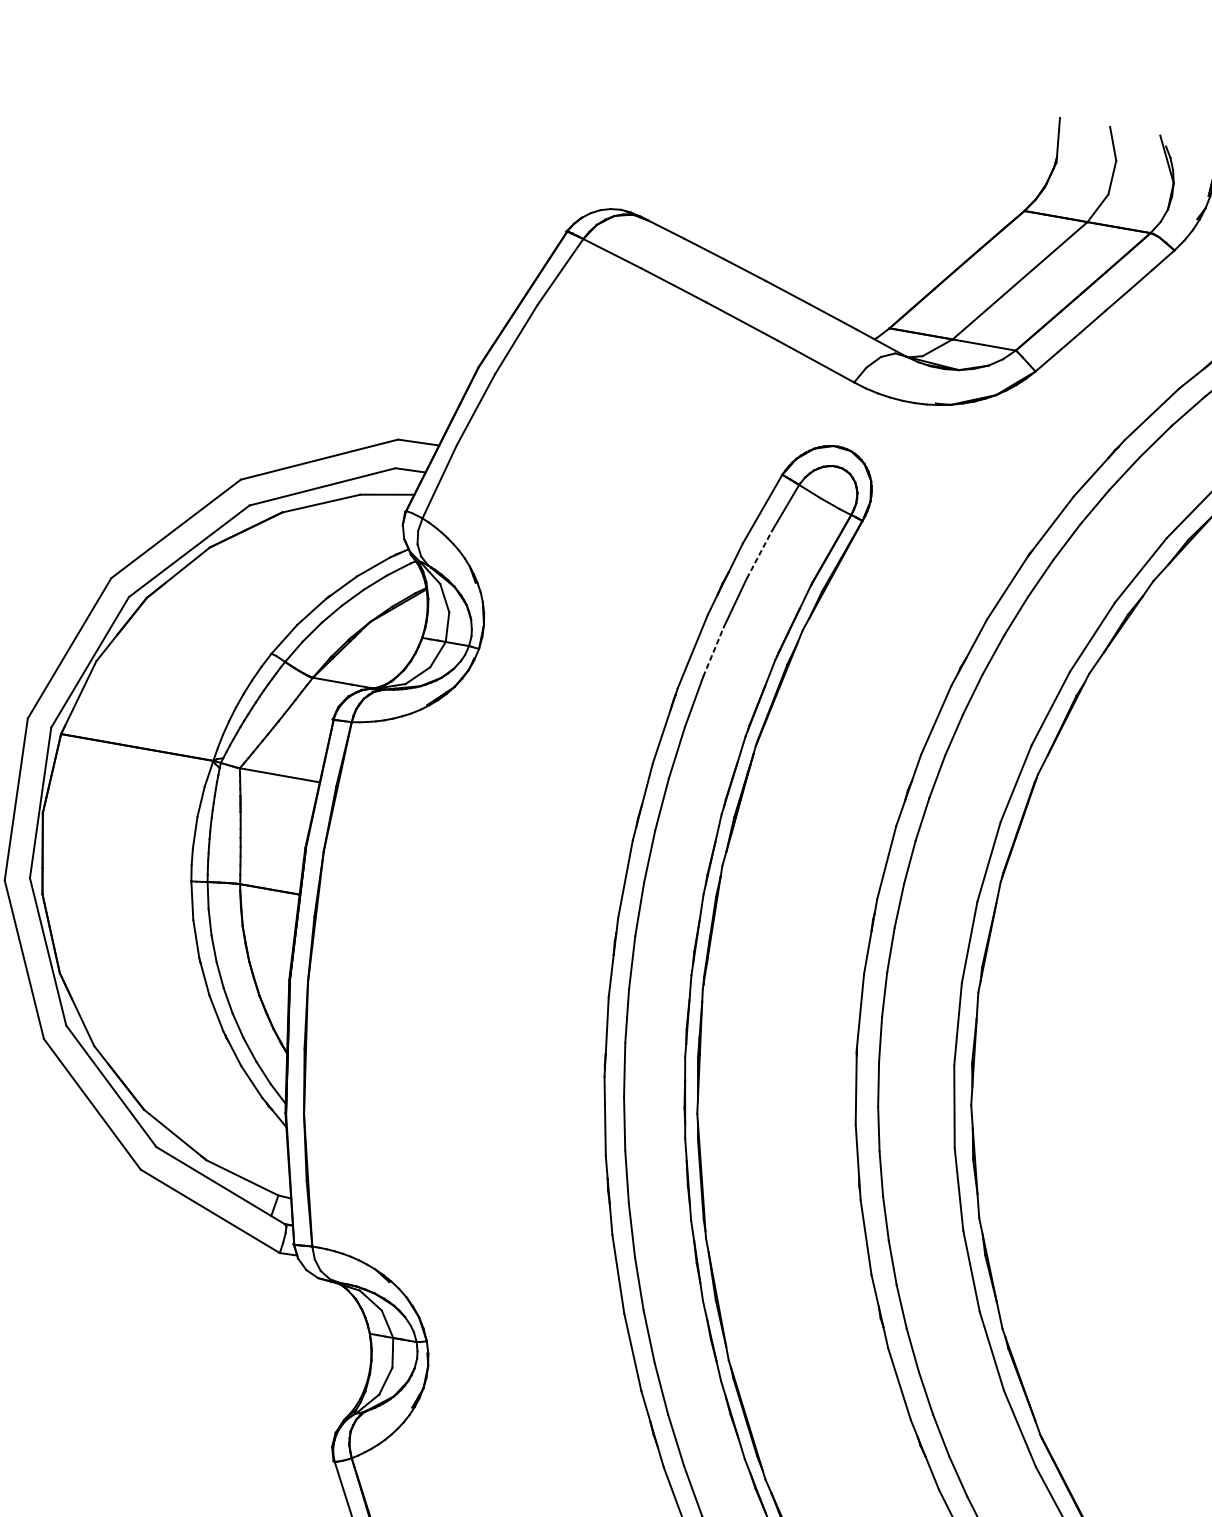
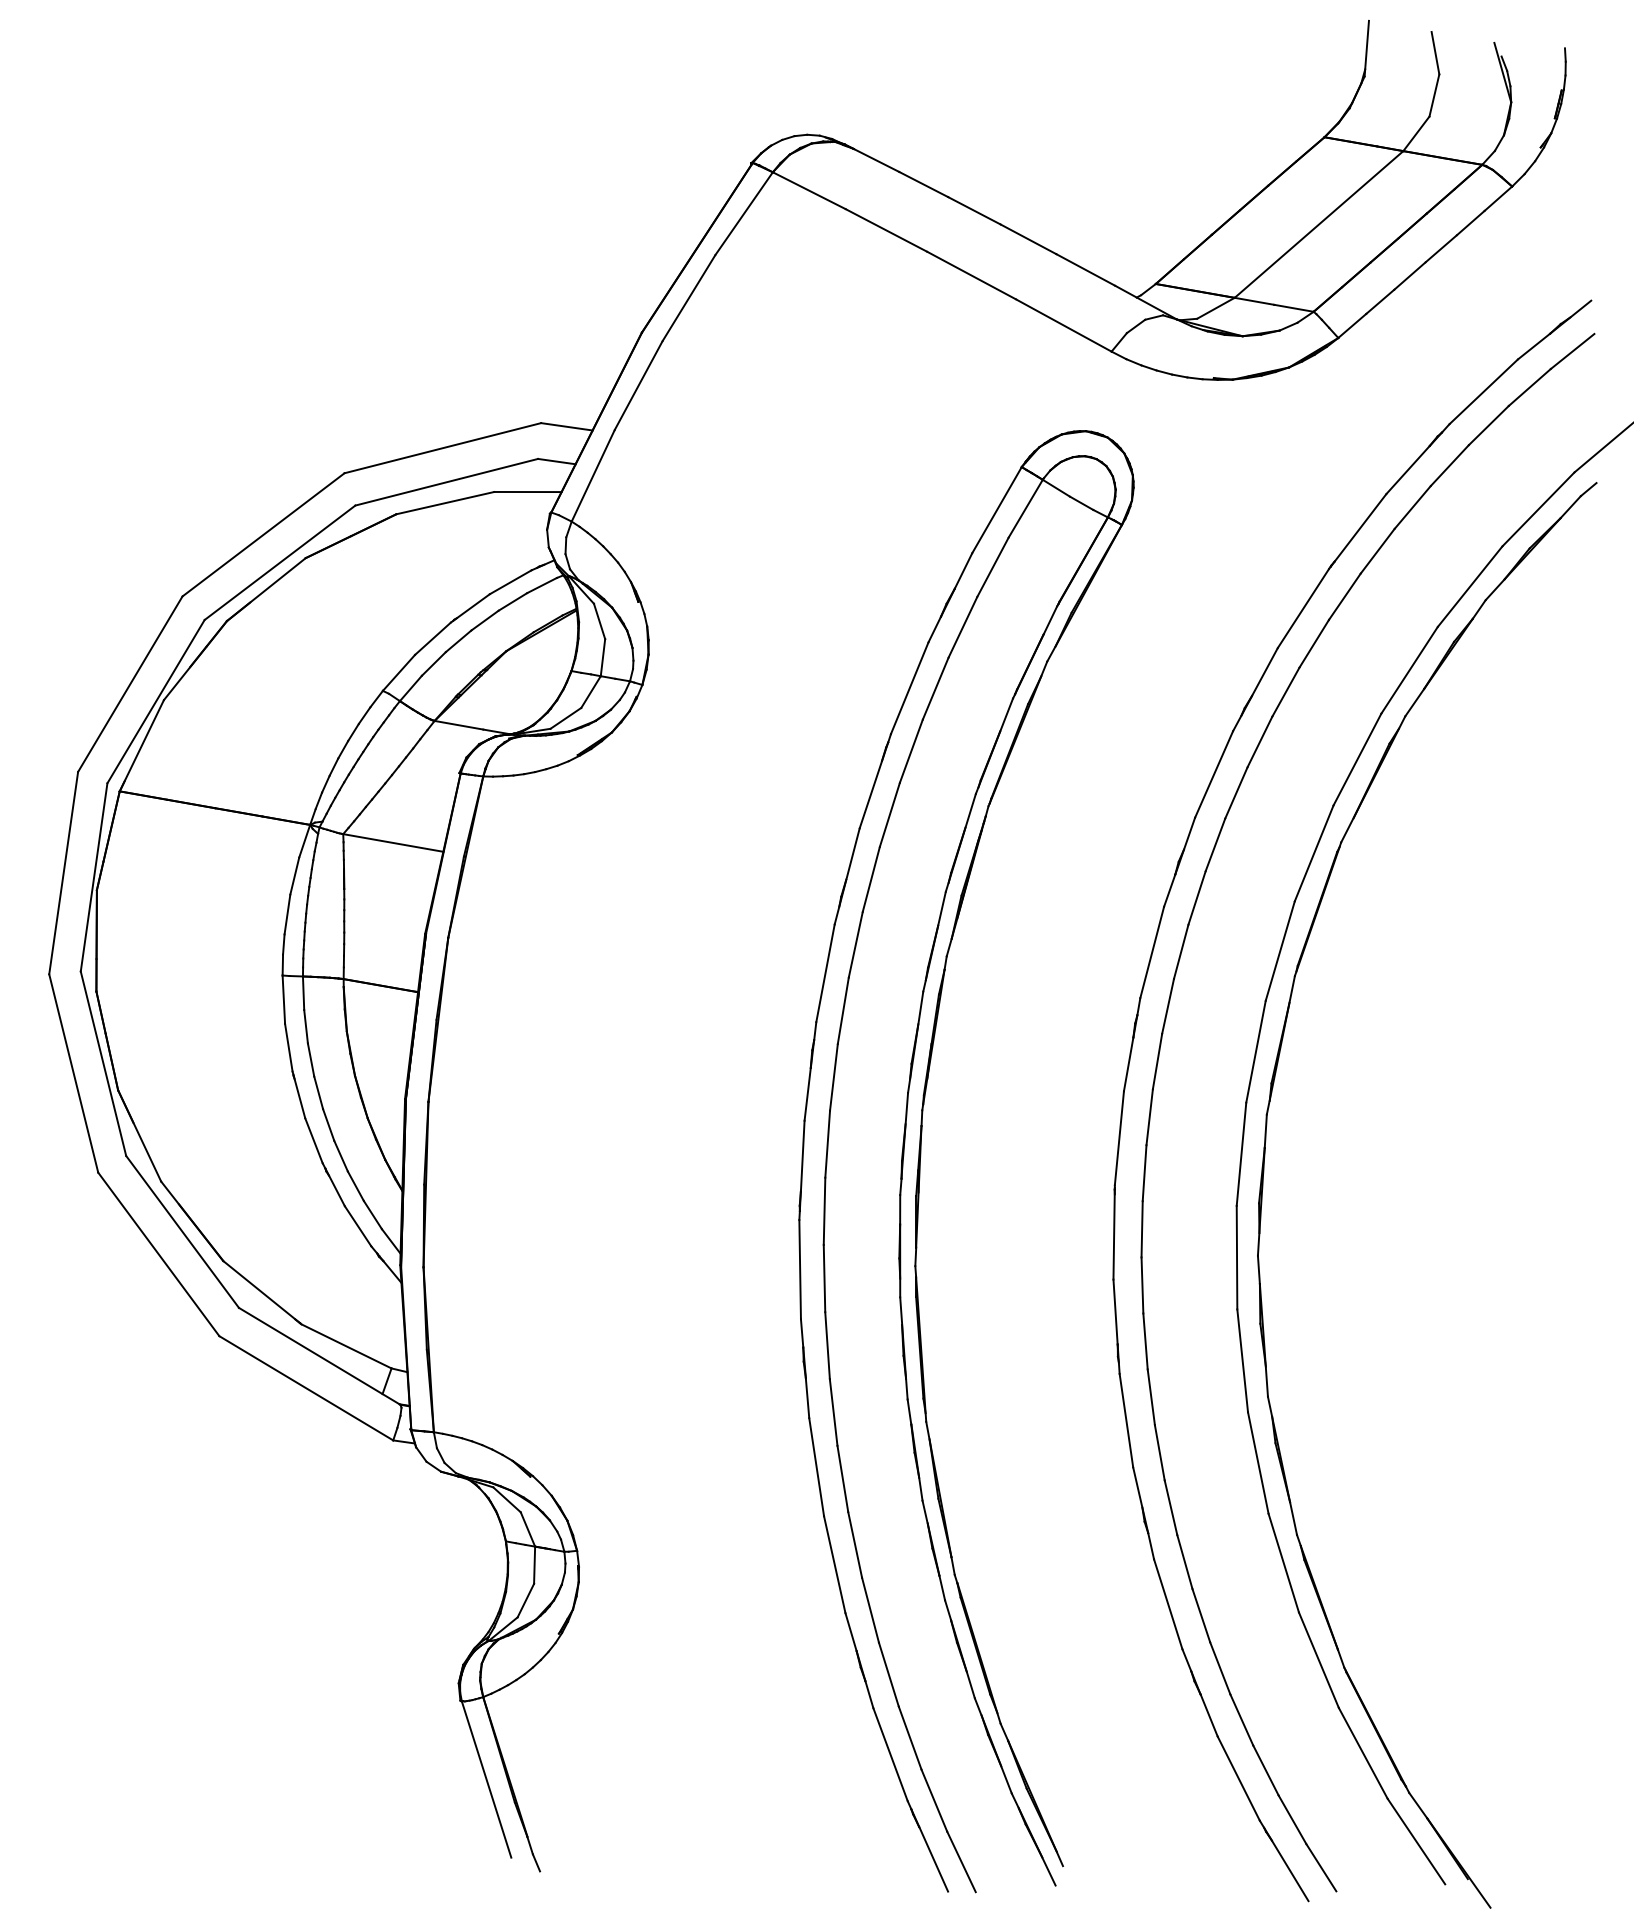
line: (758, 555) -> (992, 567), dashed -> solid
line: (713, 651) -> (935, 688), dashed -> solid

